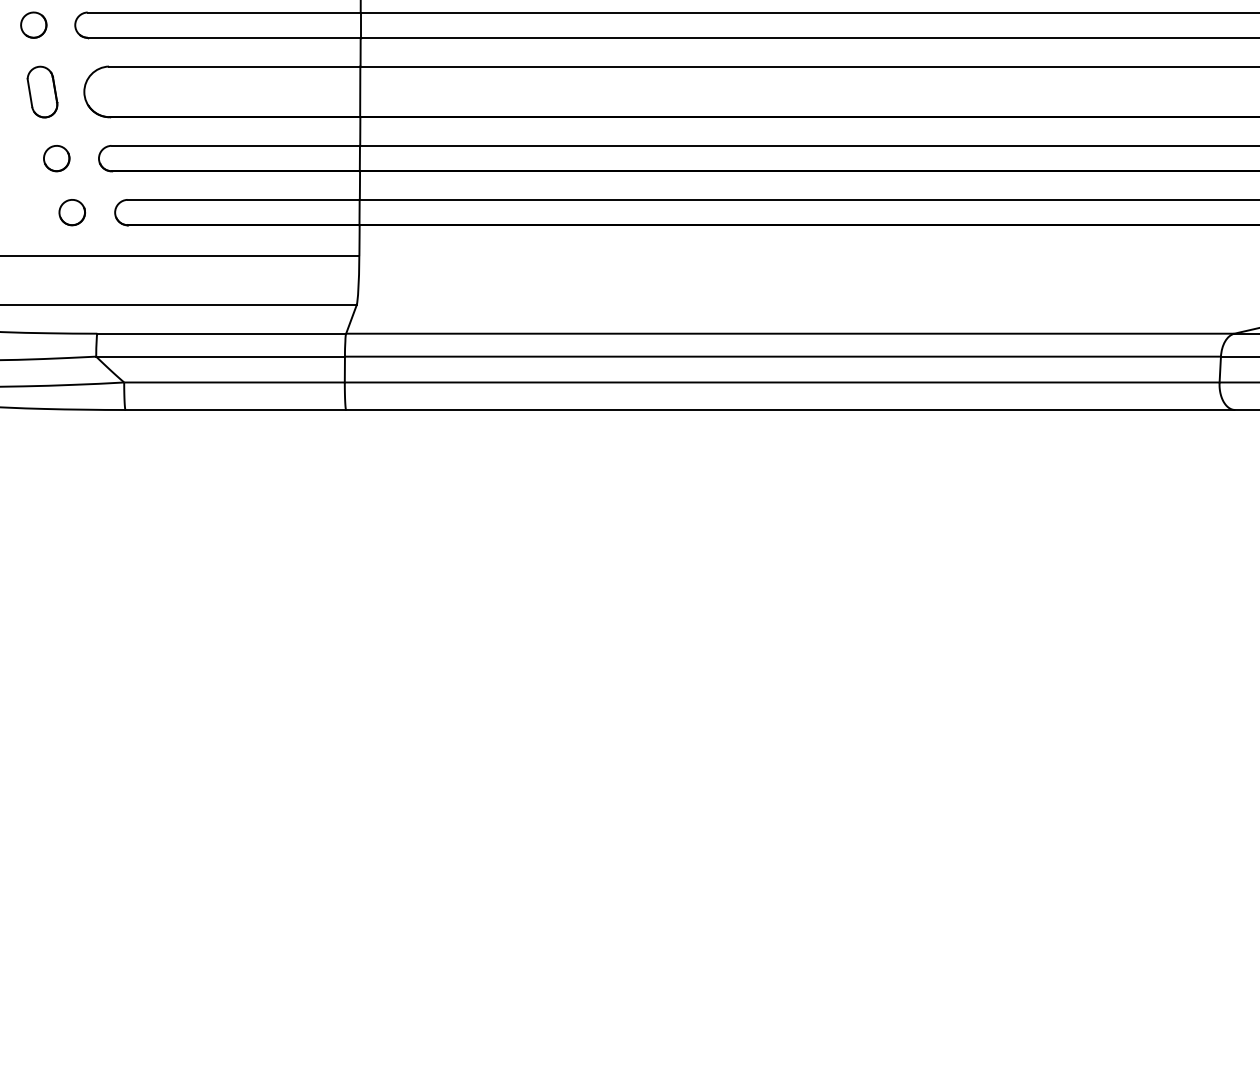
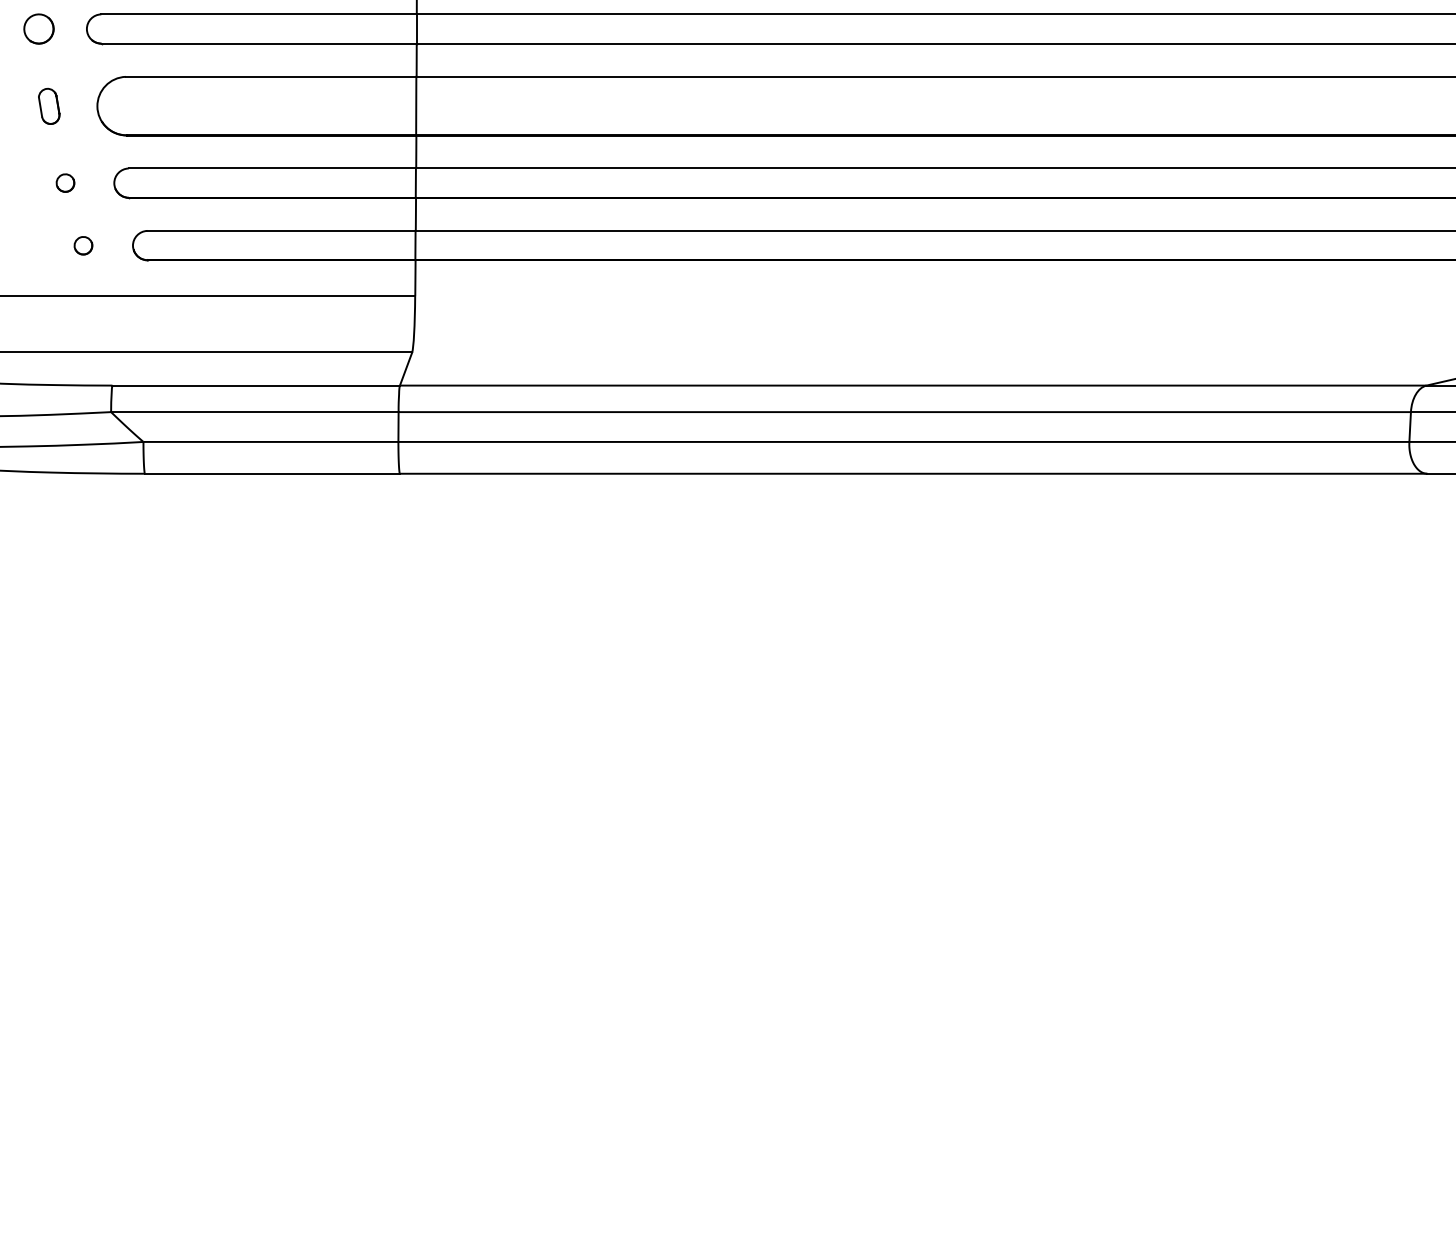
part: (42, 92) -> (49, 106), size x0.6
part: (56, 157) -> (65, 182), size x0.6
part: (72, 212) -> (83, 245), size x0.6

